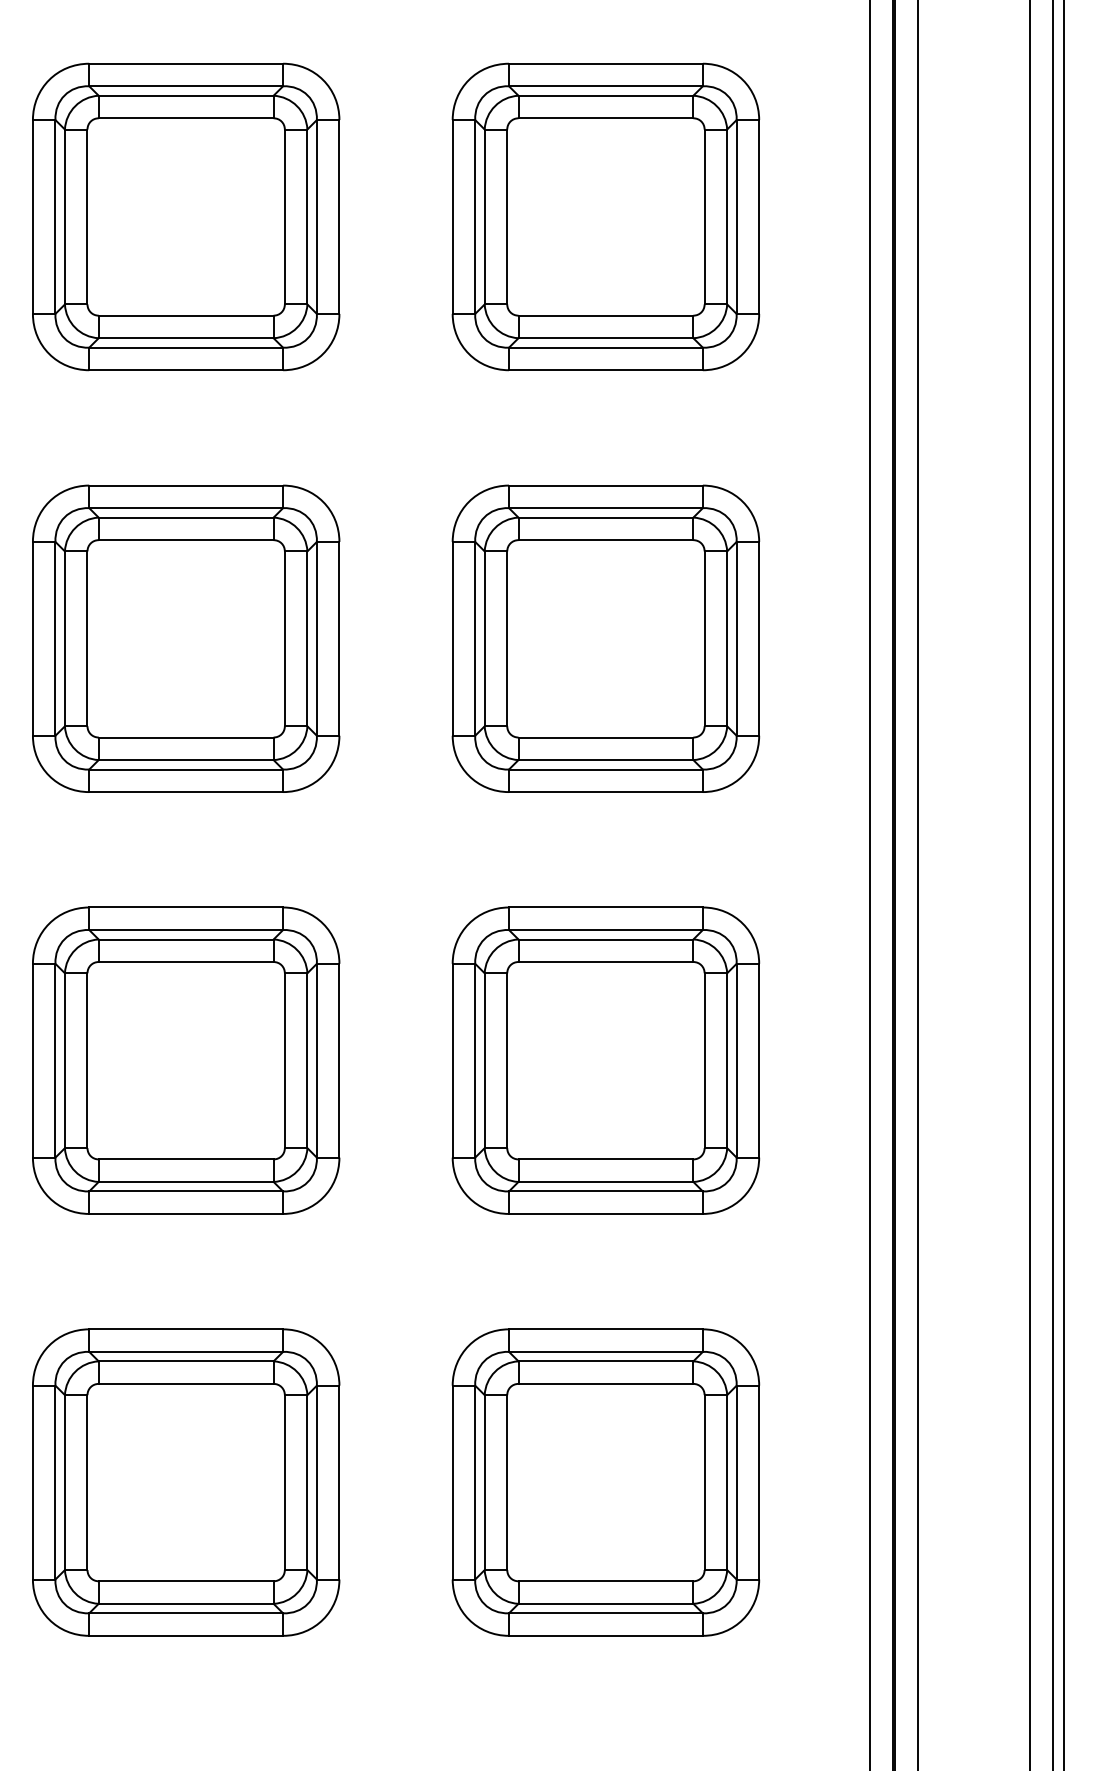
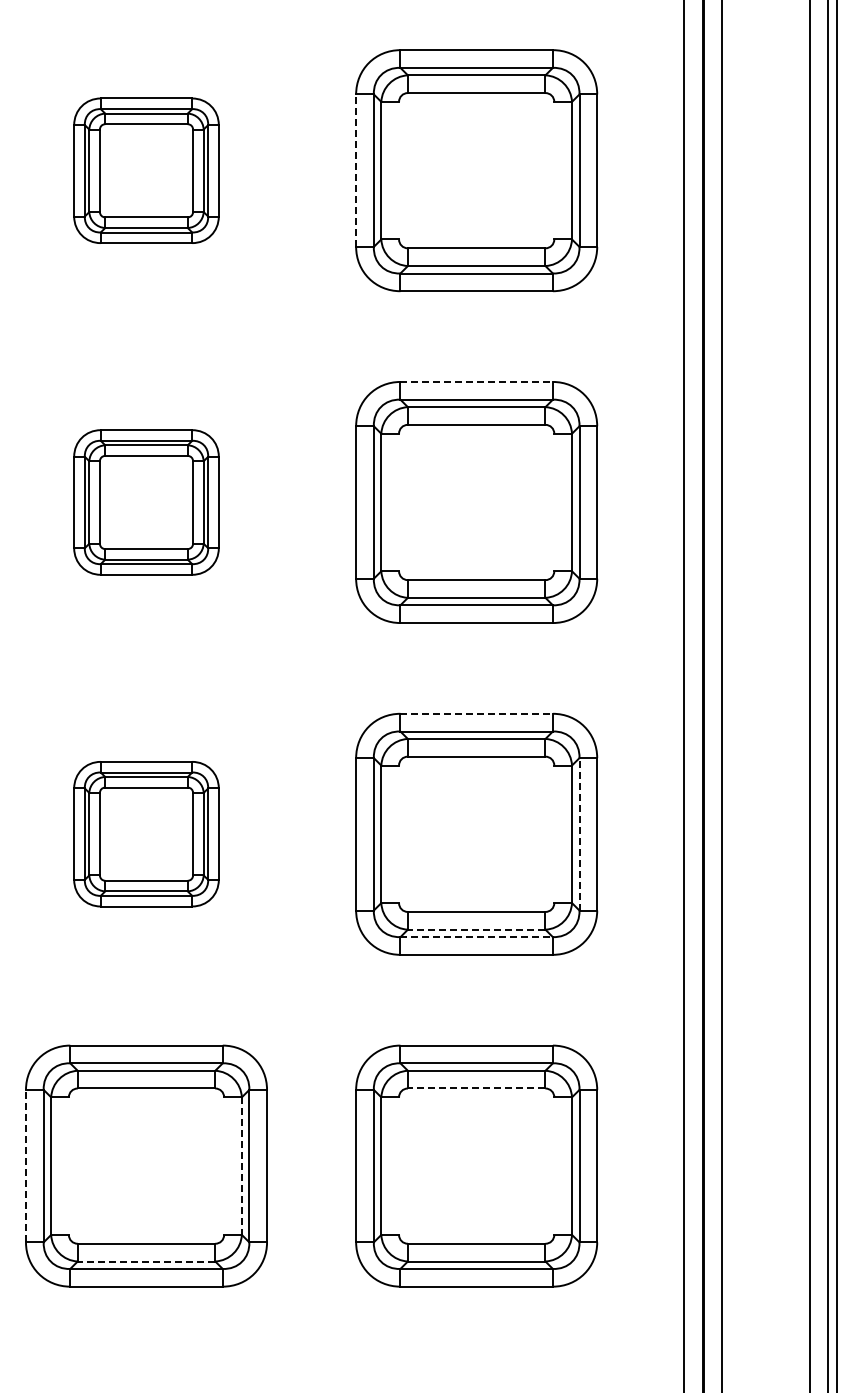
part: (186, 216) -> (146, 170), size x0.6
line: (453, 216) -> (356, 170), solid -> dashed
line: (507, 216) -> (399, 170), removed
line: (704, 216) -> (554, 170), removed
line: (606, 485) -> (477, 381), solid -> dashed
part: (186, 638) -> (146, 502), size x0.6
line: (507, 638) -> (399, 502), removed
line: (704, 638) -> (554, 502), removed
line: (606, 907) -> (477, 713), solid -> dashed
part: (186, 1059) -> (146, 833), size x0.6
line: (736, 1059) -> (579, 833), solid -> dashed
line: (507, 1060) -> (399, 834), removed
line: (704, 1060) -> (554, 834), removed
line: (605, 1181) -> (476, 929), solid -> dashed
line: (606, 1191) -> (477, 937), solid -> dashed
line: (605, 1383) -> (476, 1088), solid -> dashed
line: (33, 1481) -> (26, 1165), solid -> dashed
line: (86, 1481) -> (68, 1165), removed
line: (285, 1481) -> (224, 1165), removed
line: (507, 1481) -> (399, 1165), removed
line: (704, 1481) -> (554, 1165), removed
line: (306, 1483) -> (241, 1166), solid -> dashed
line: (186, 1603) -> (146, 1261), solid -> dashed

